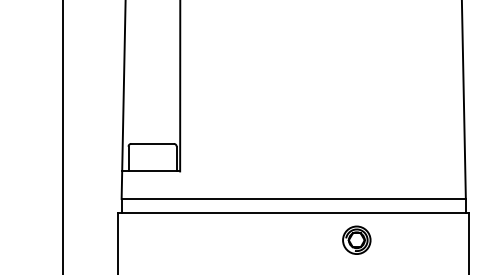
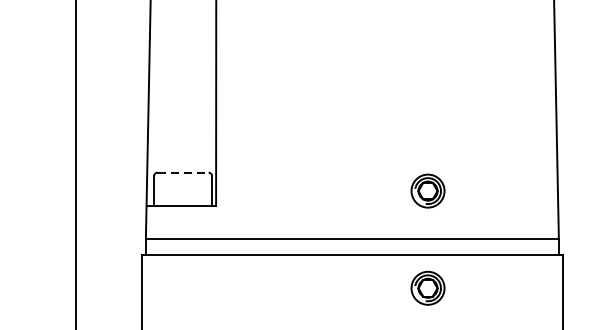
line: (153, 143) -> (184, 172), solid -> dashed
part: (356, 158) -> (427, 190), added

